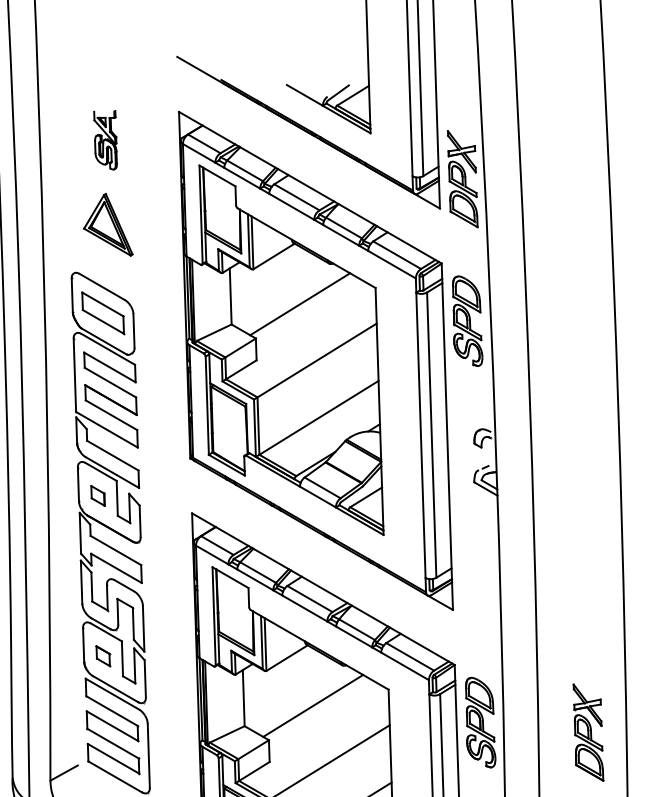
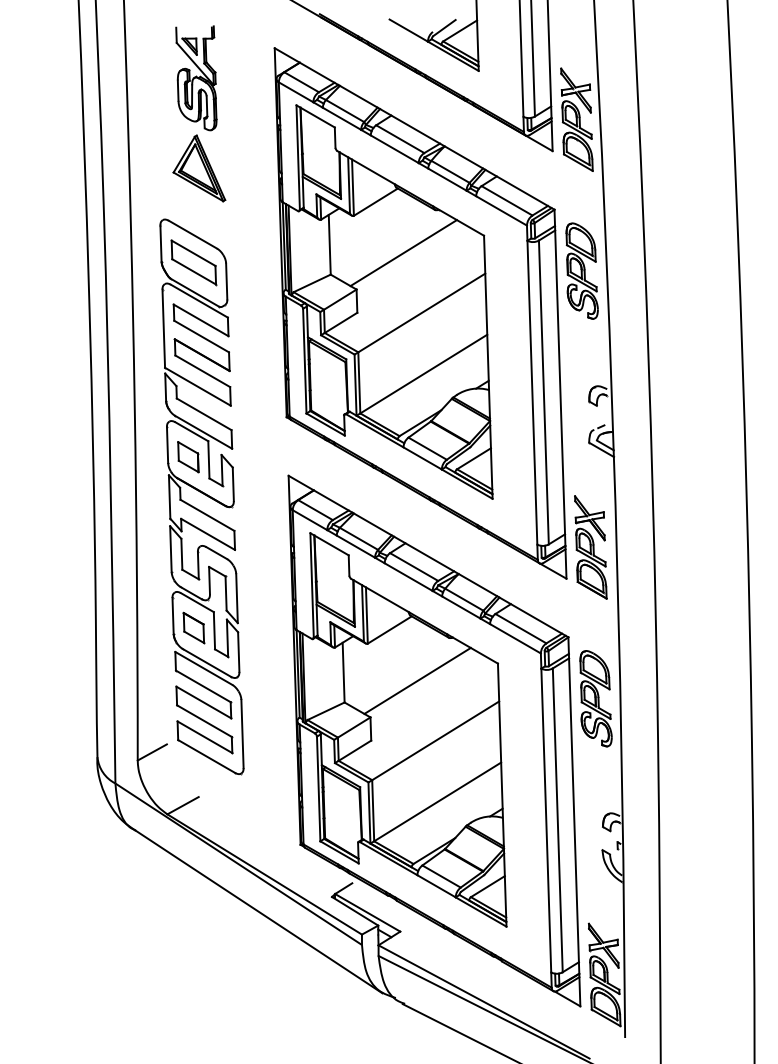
part: (105, 140) -> (196, 78), size x1.67
part: (98, 496) -> (188, 457), size x1.43
part: (102, 655) -> (193, 627), size x1.43
part: (588, 732) -> (590, 547), moved

